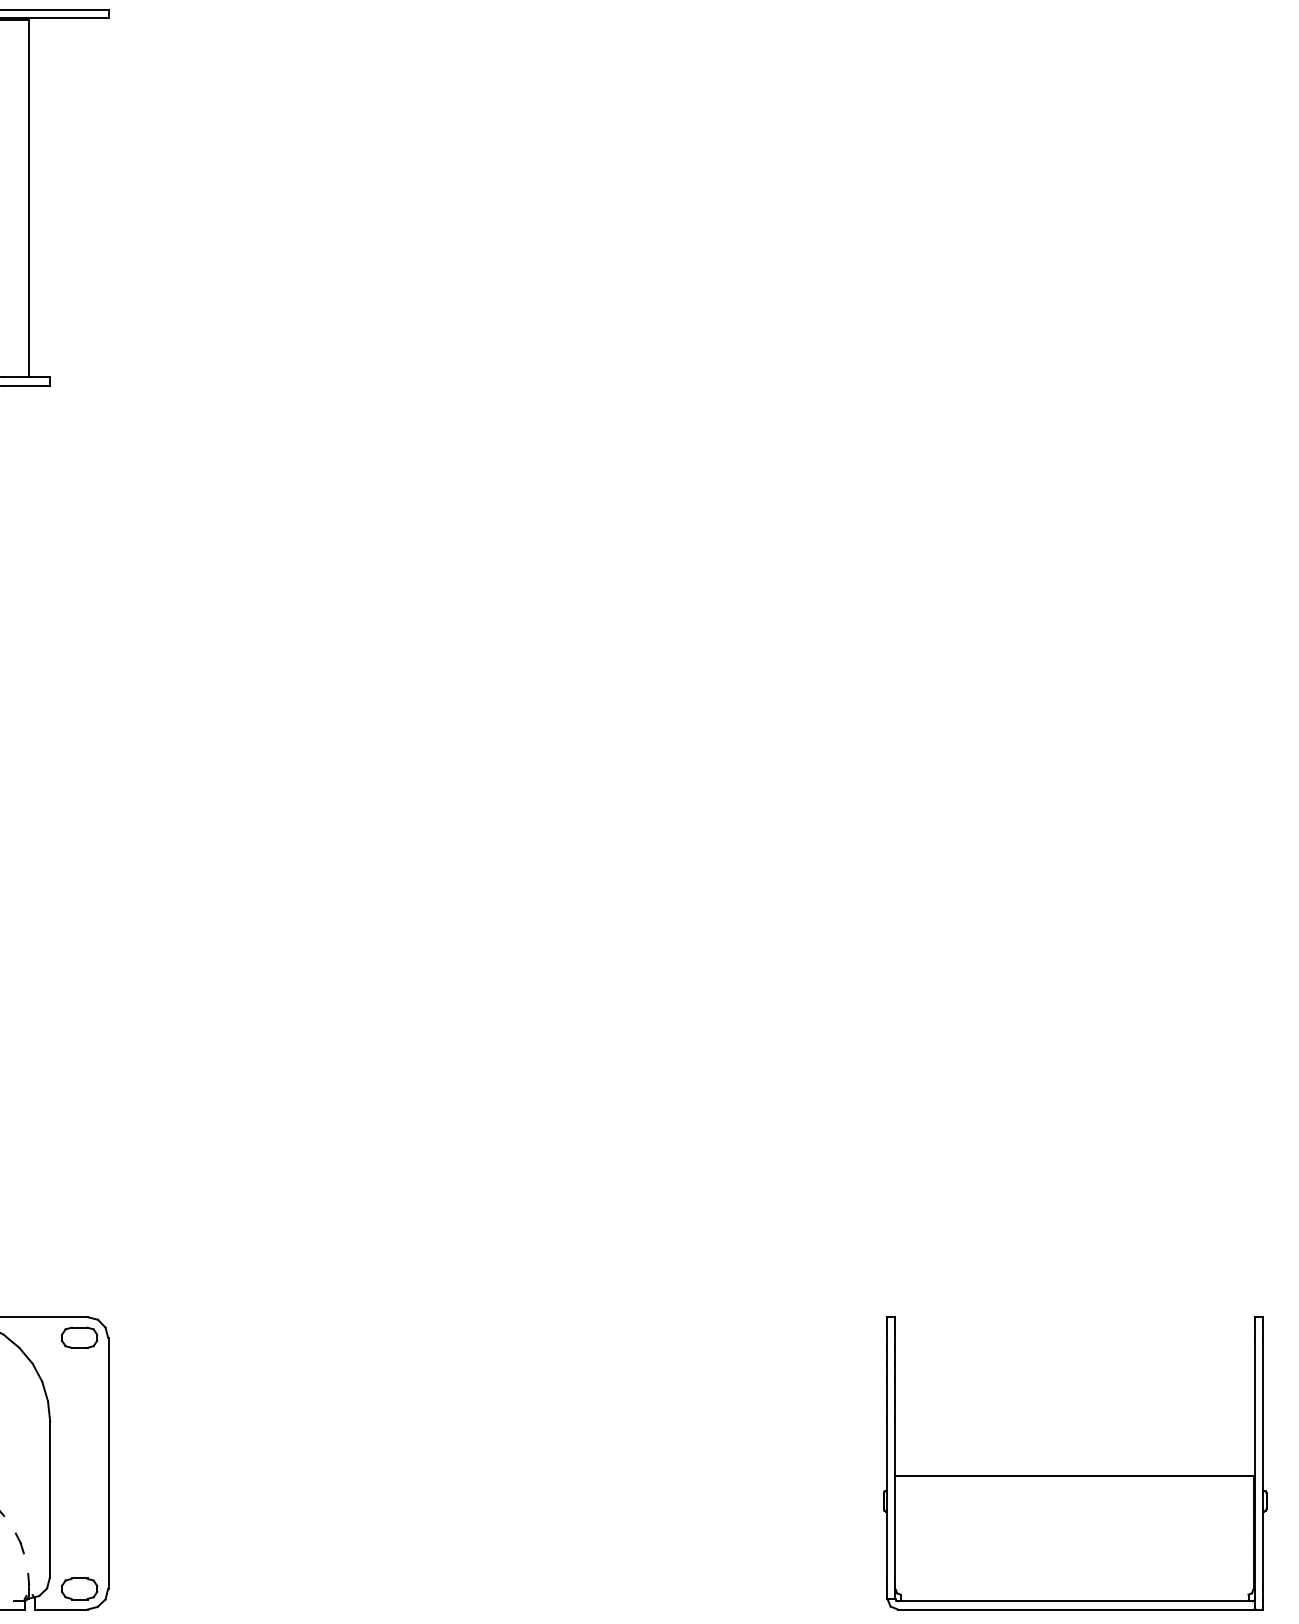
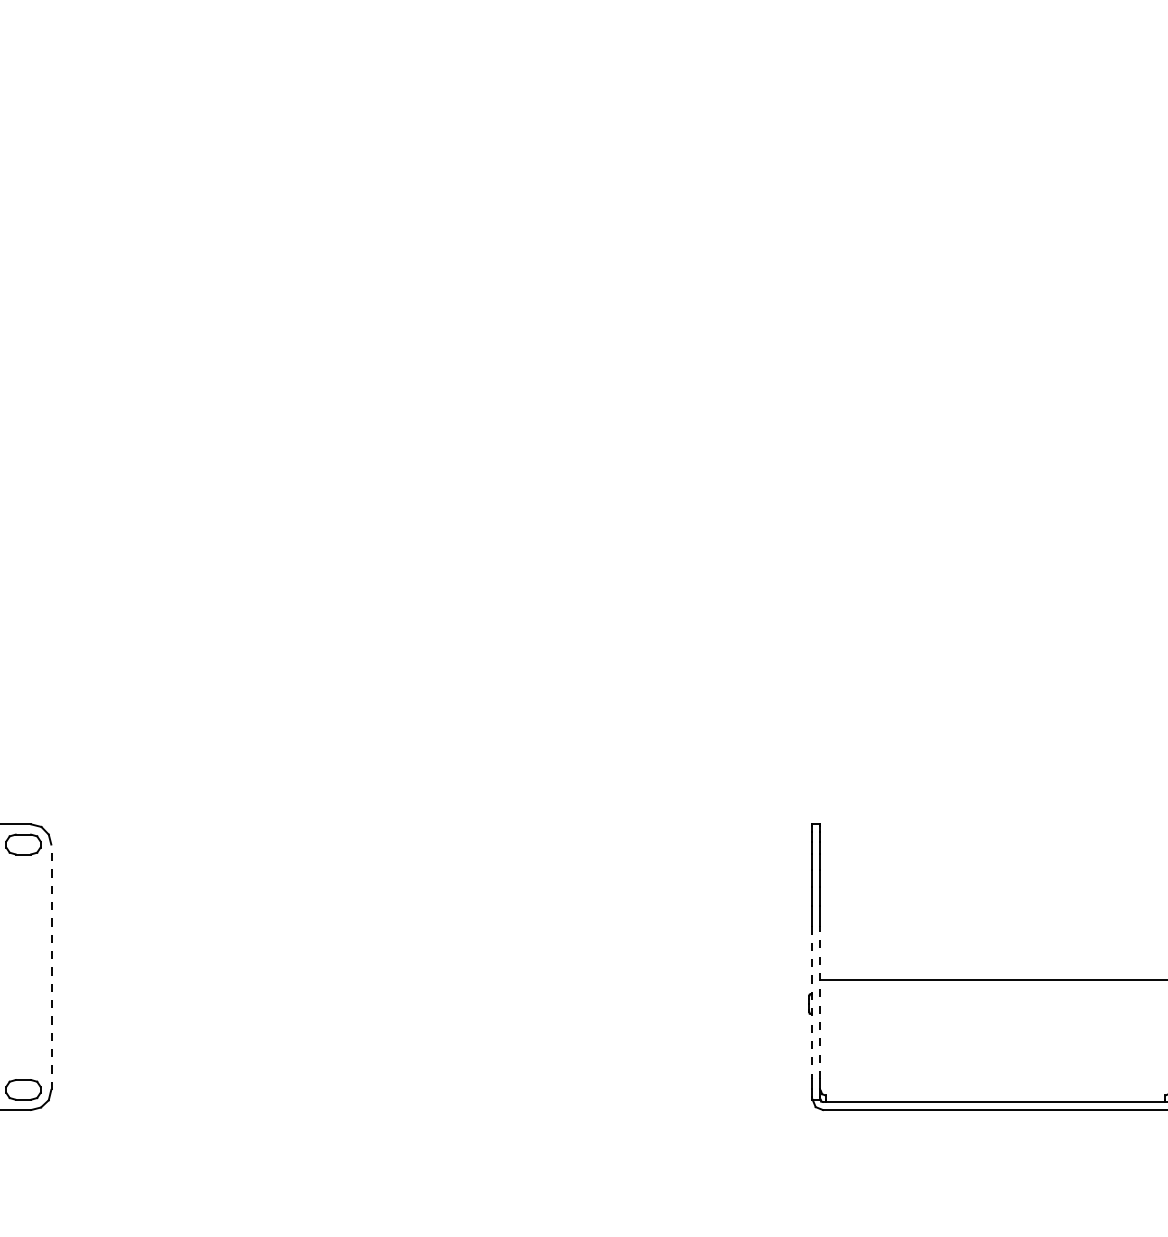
line: (108, 1463) -> (51, 967), solid -> dashed
line: (895, 1499) -> (820, 1002), solid -> dashed
line: (887, 1500) -> (812, 1003), solid -> dashed

